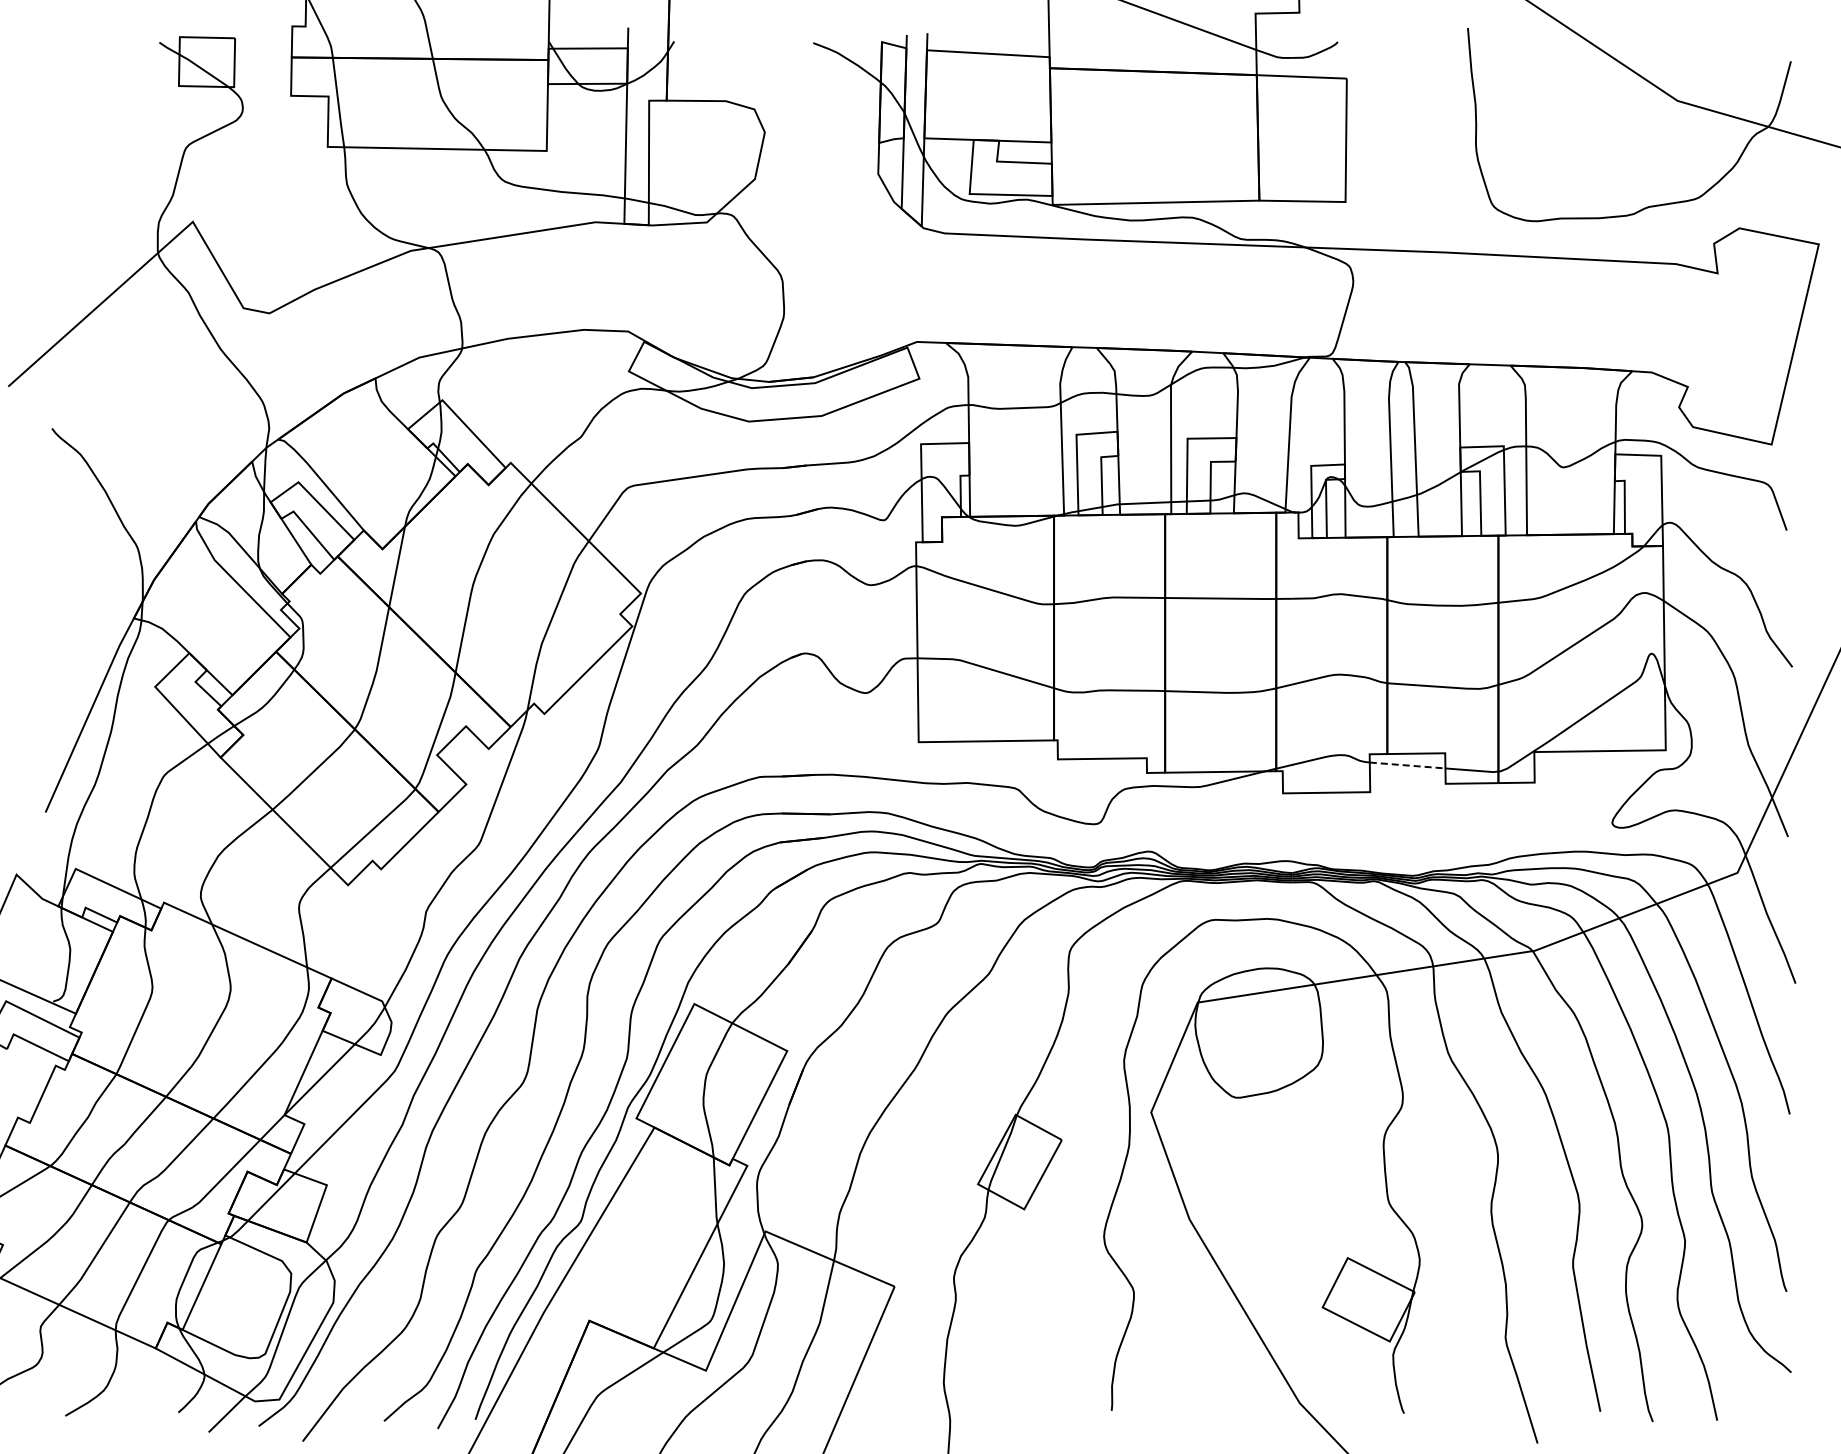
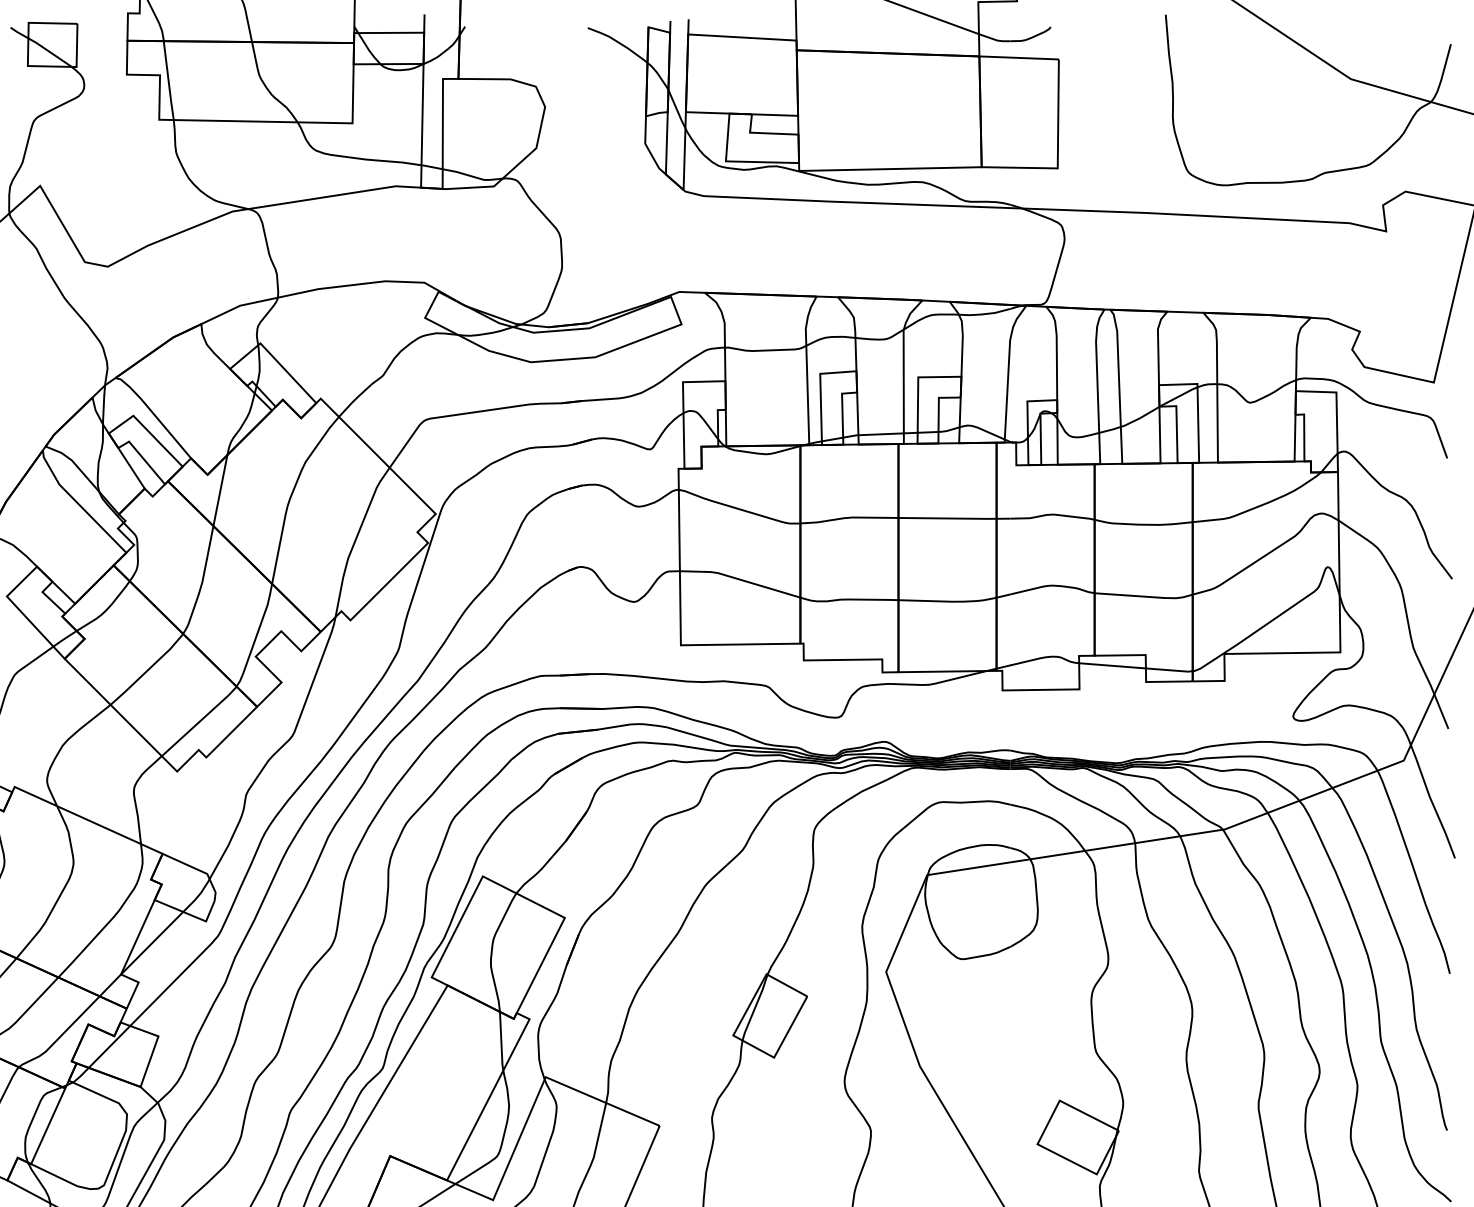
line: (1407, 765) -> (1112, 665), dashed -> solid

